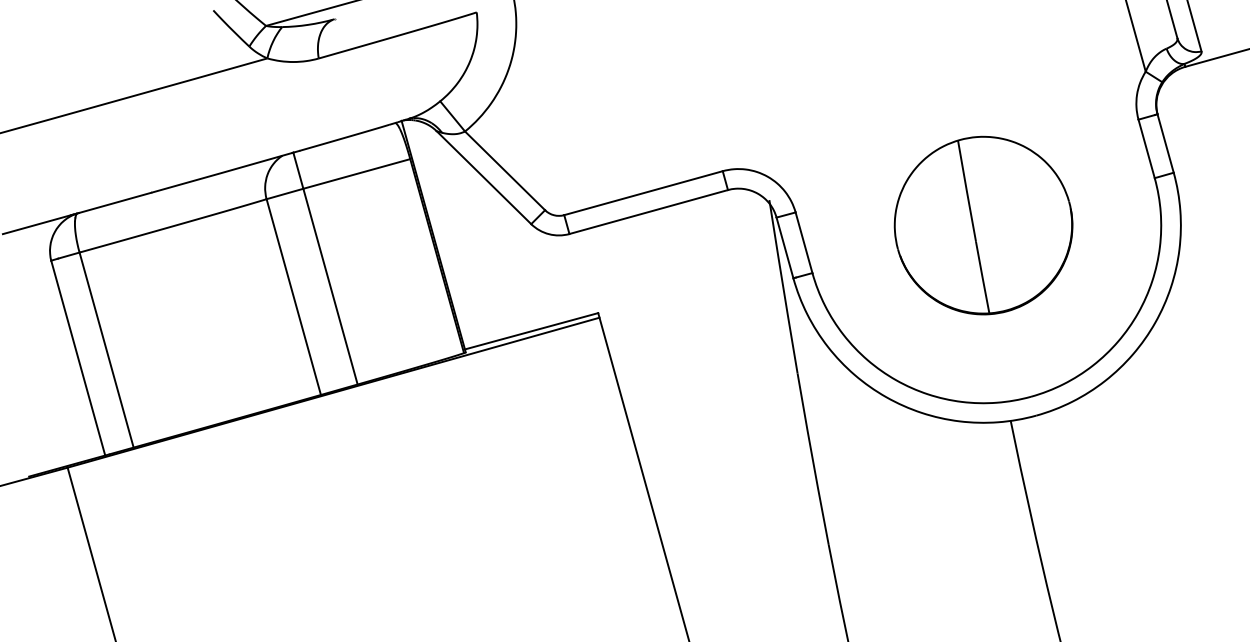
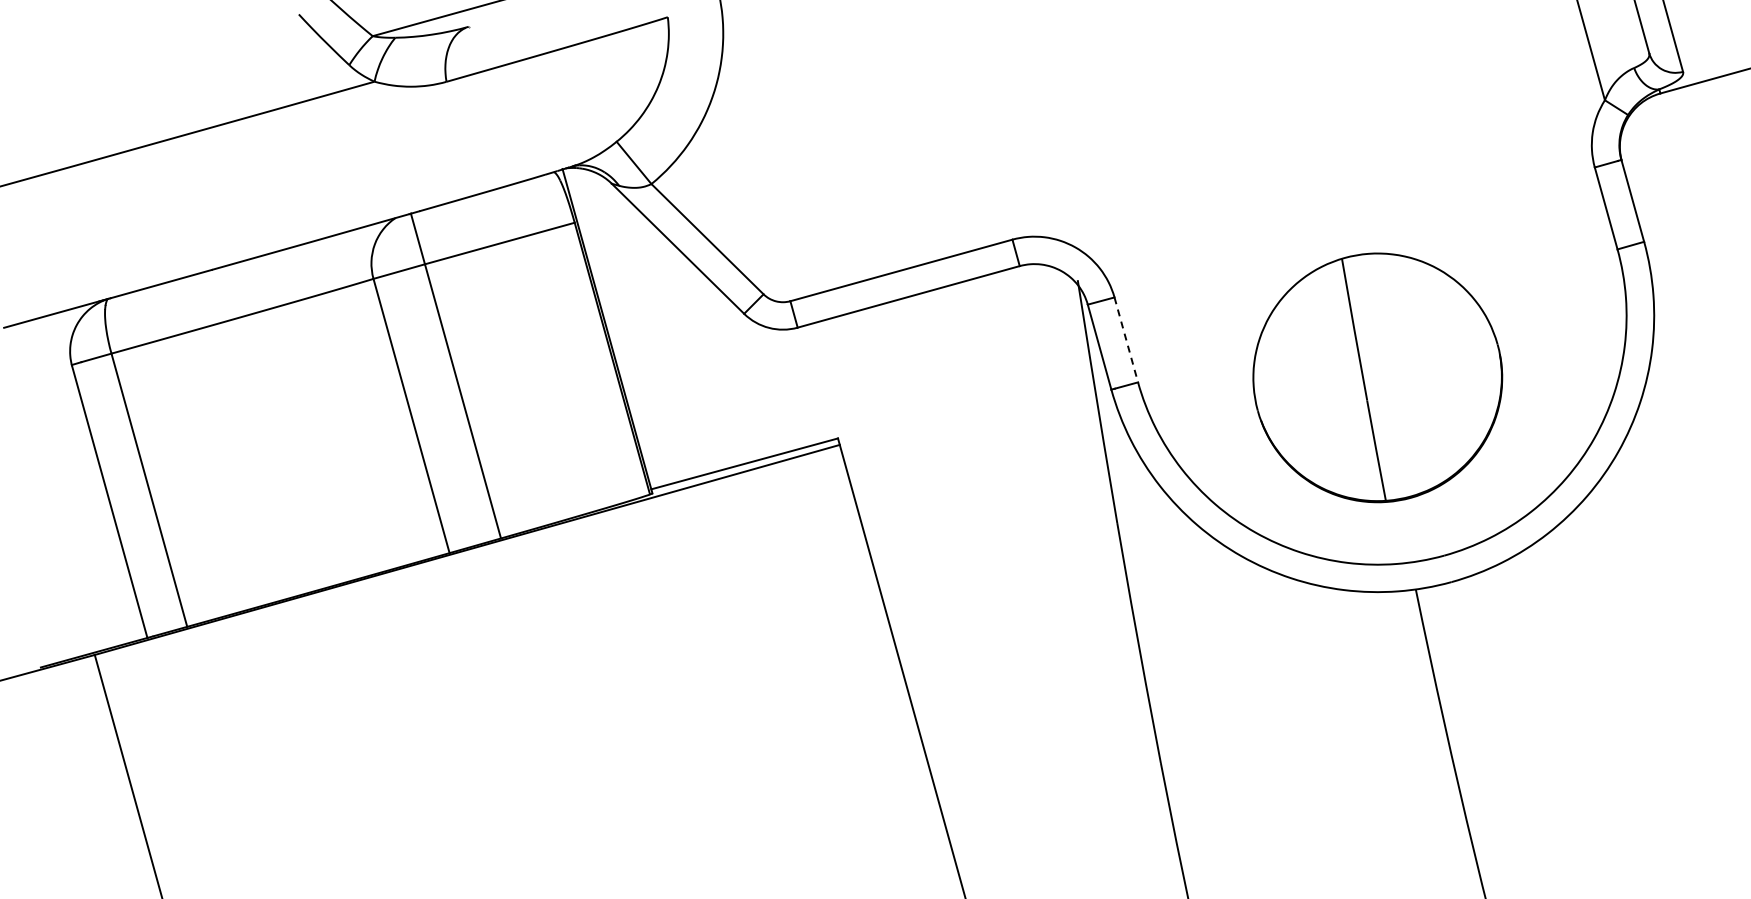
part: (983, 225) -> (1377, 377), moved
line: (804, 243) -> (1126, 340), solid -> dashed

